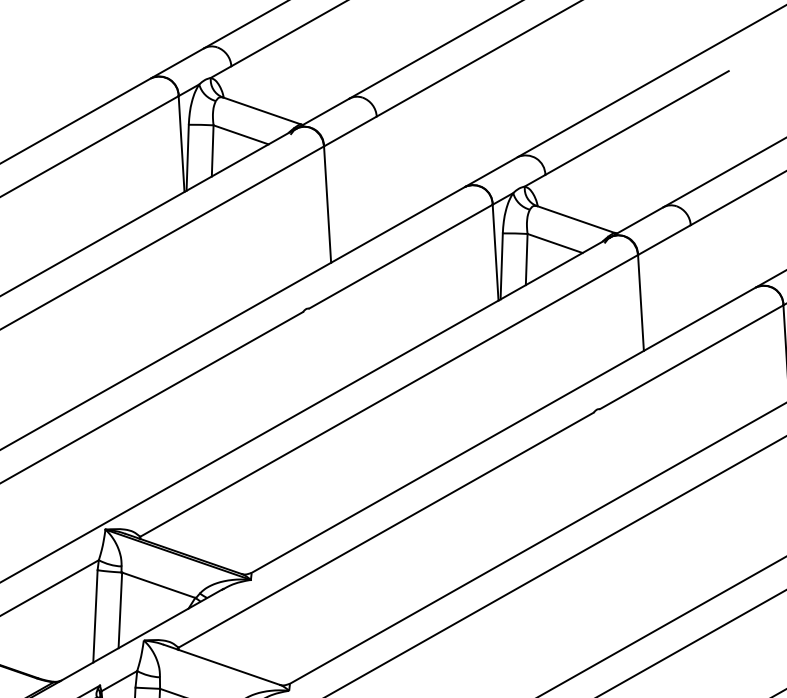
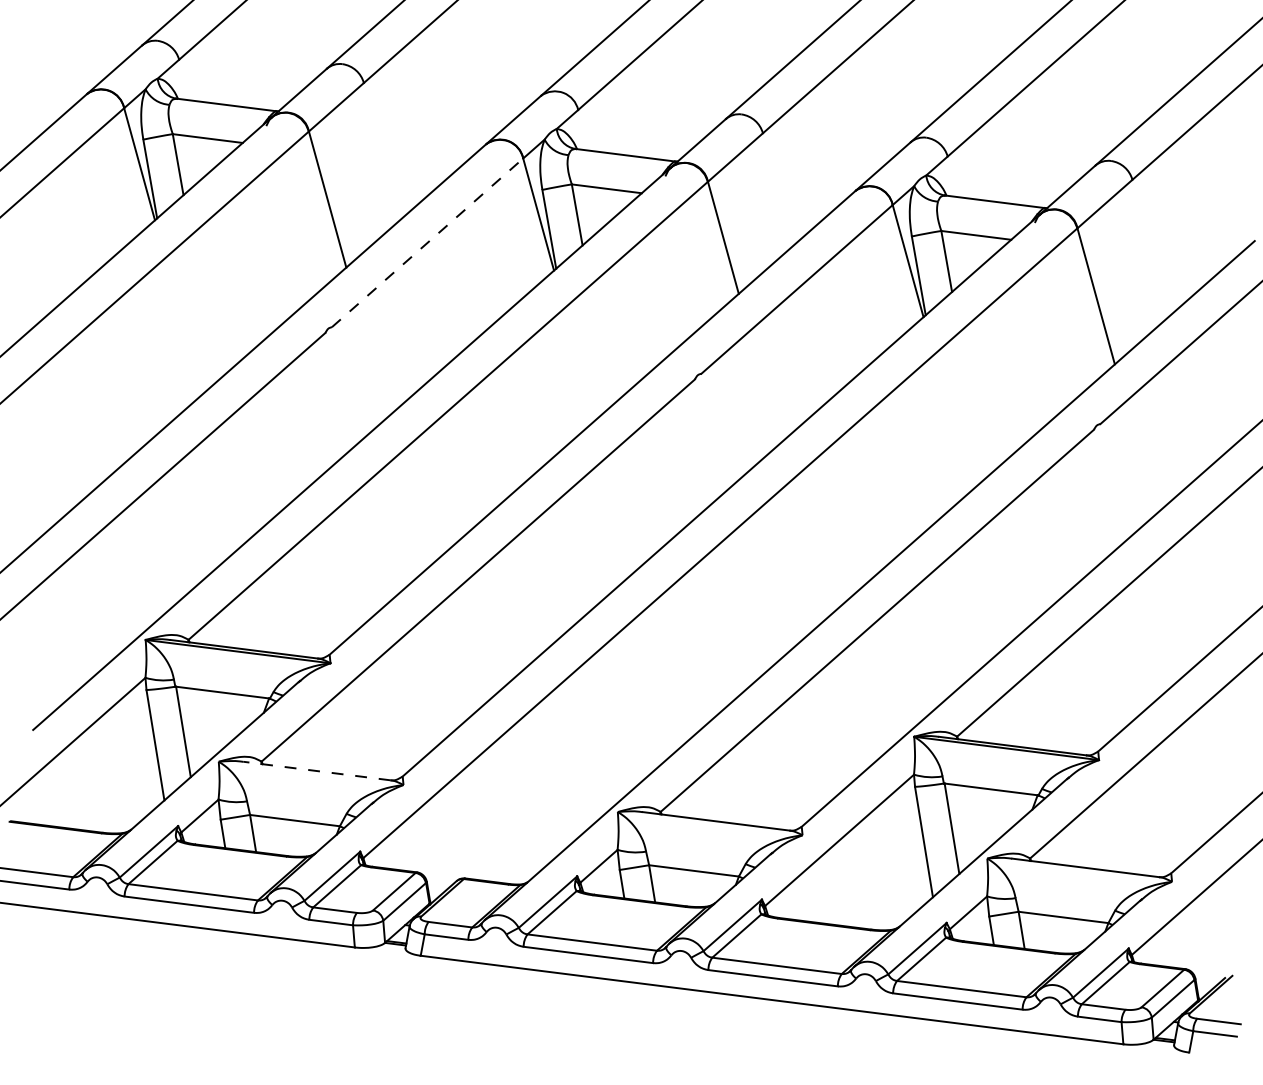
line: (401, 256) -> (427, 242), solid -> dashed
line: (221, 665) -> (317, 771), solid -> dashed

